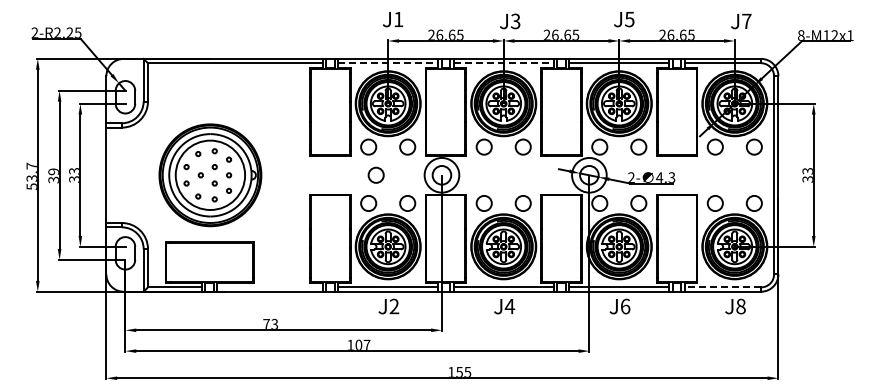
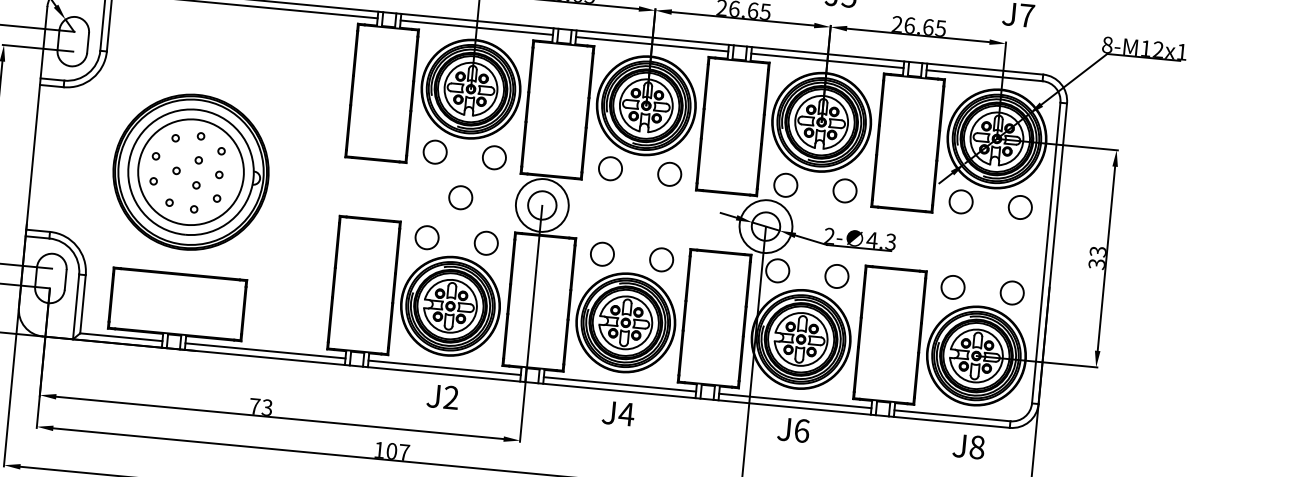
line: (388, 63) -> (477, 28), dashed -> solid
line: (504, 63) -> (653, 44), dashed -> solid
circle: (375, 174) -> (459, 196), moved
line: (269, 287) -> (264, 350), added
line: (722, 287) -> (951, 415), dashed -> solid

